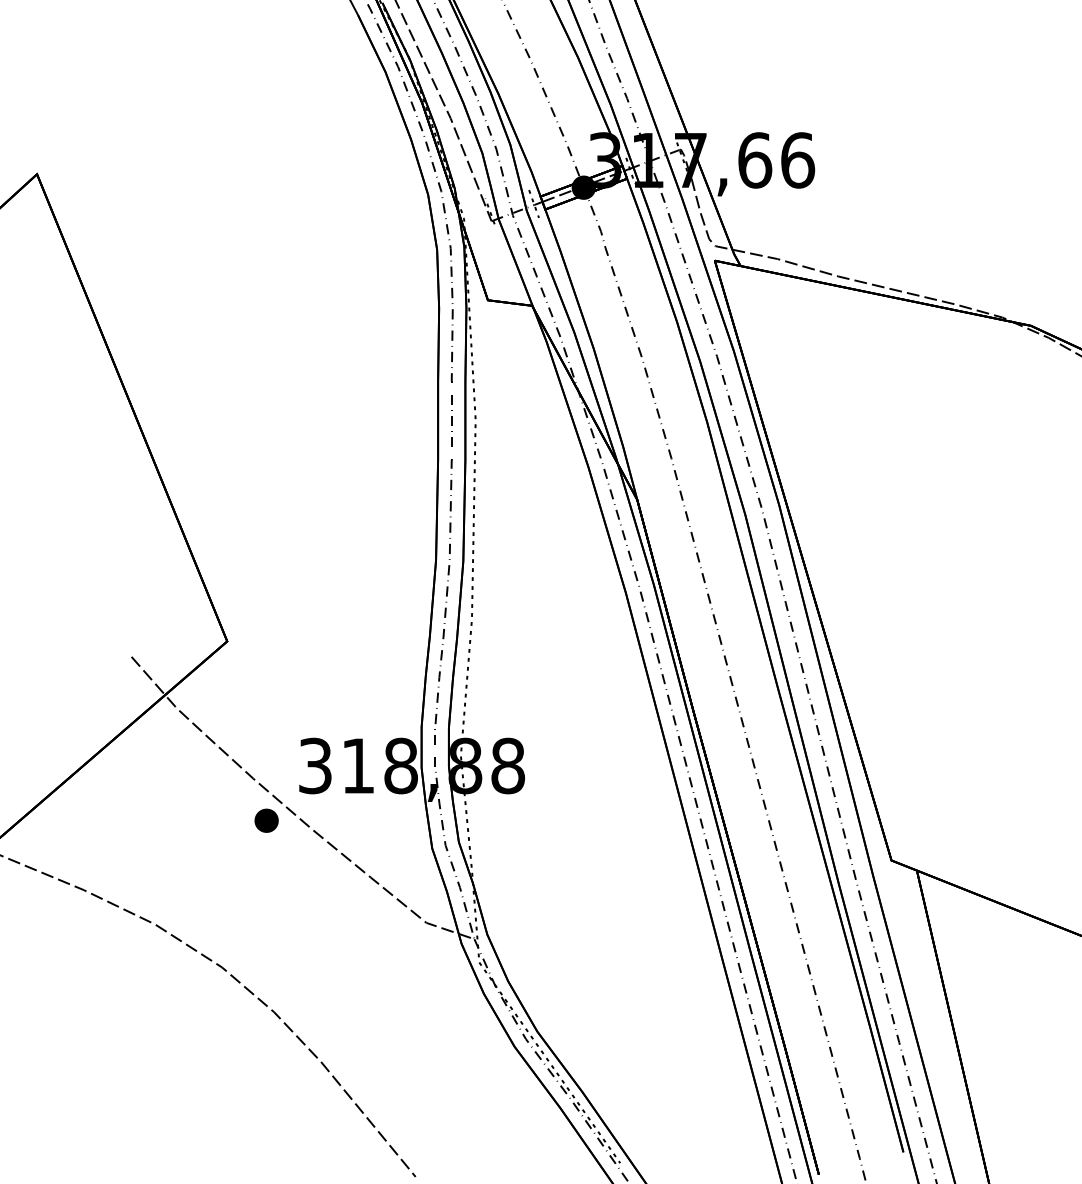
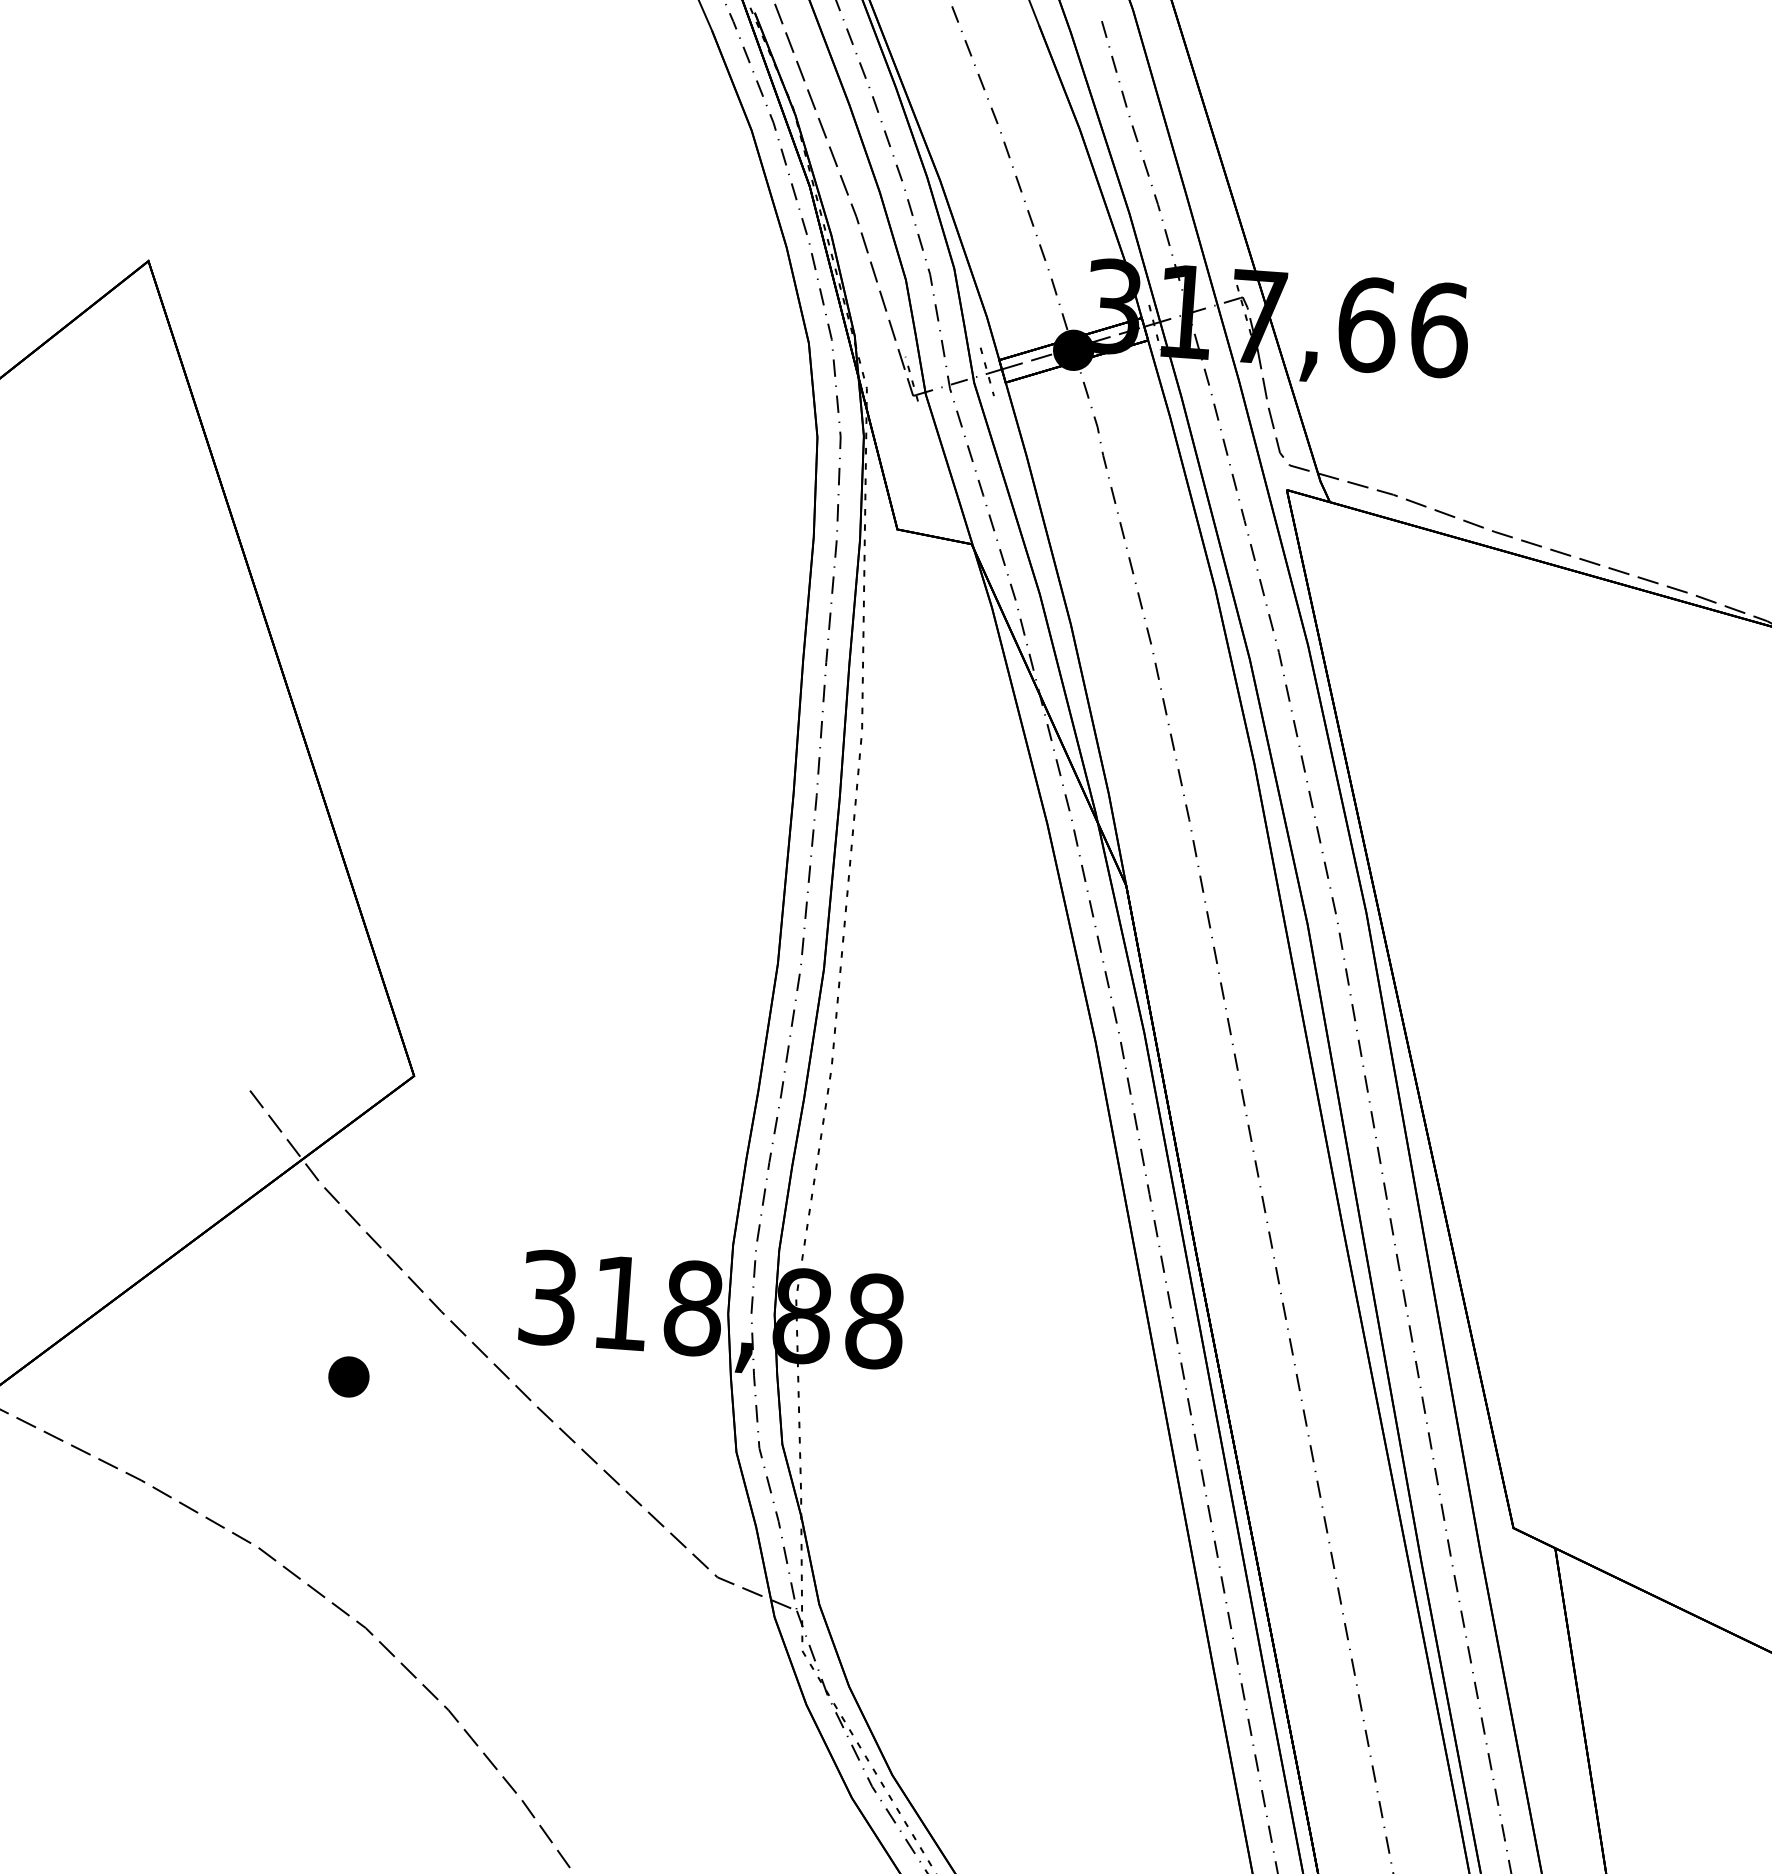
part: (266, 820) -> (348, 1376), moved

